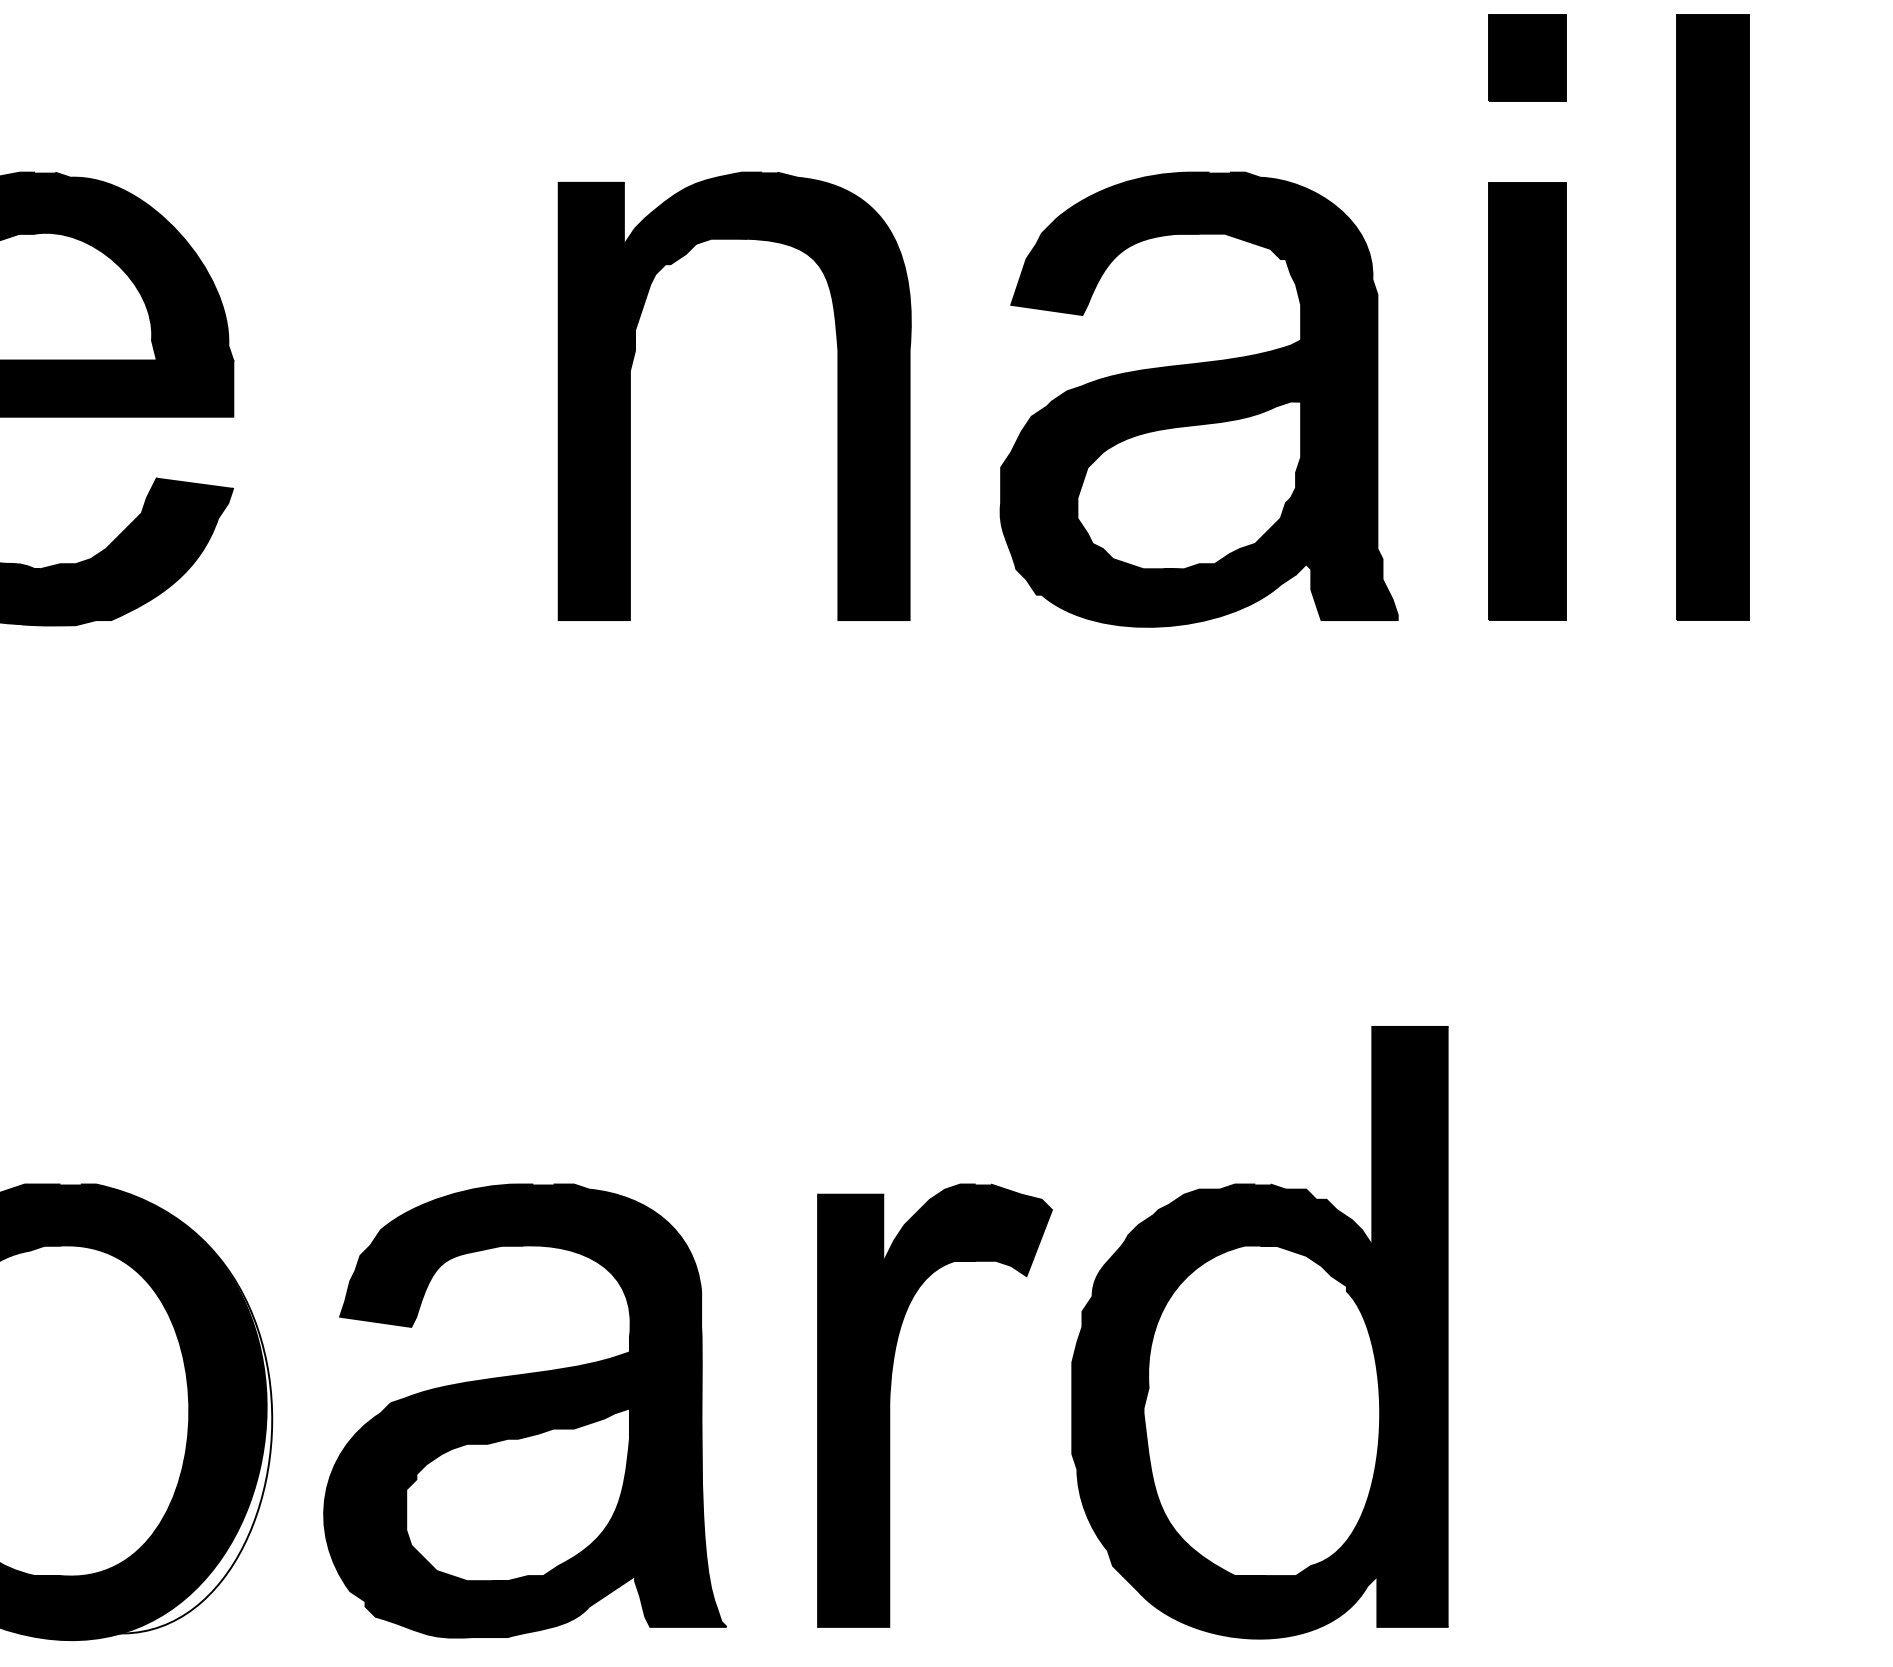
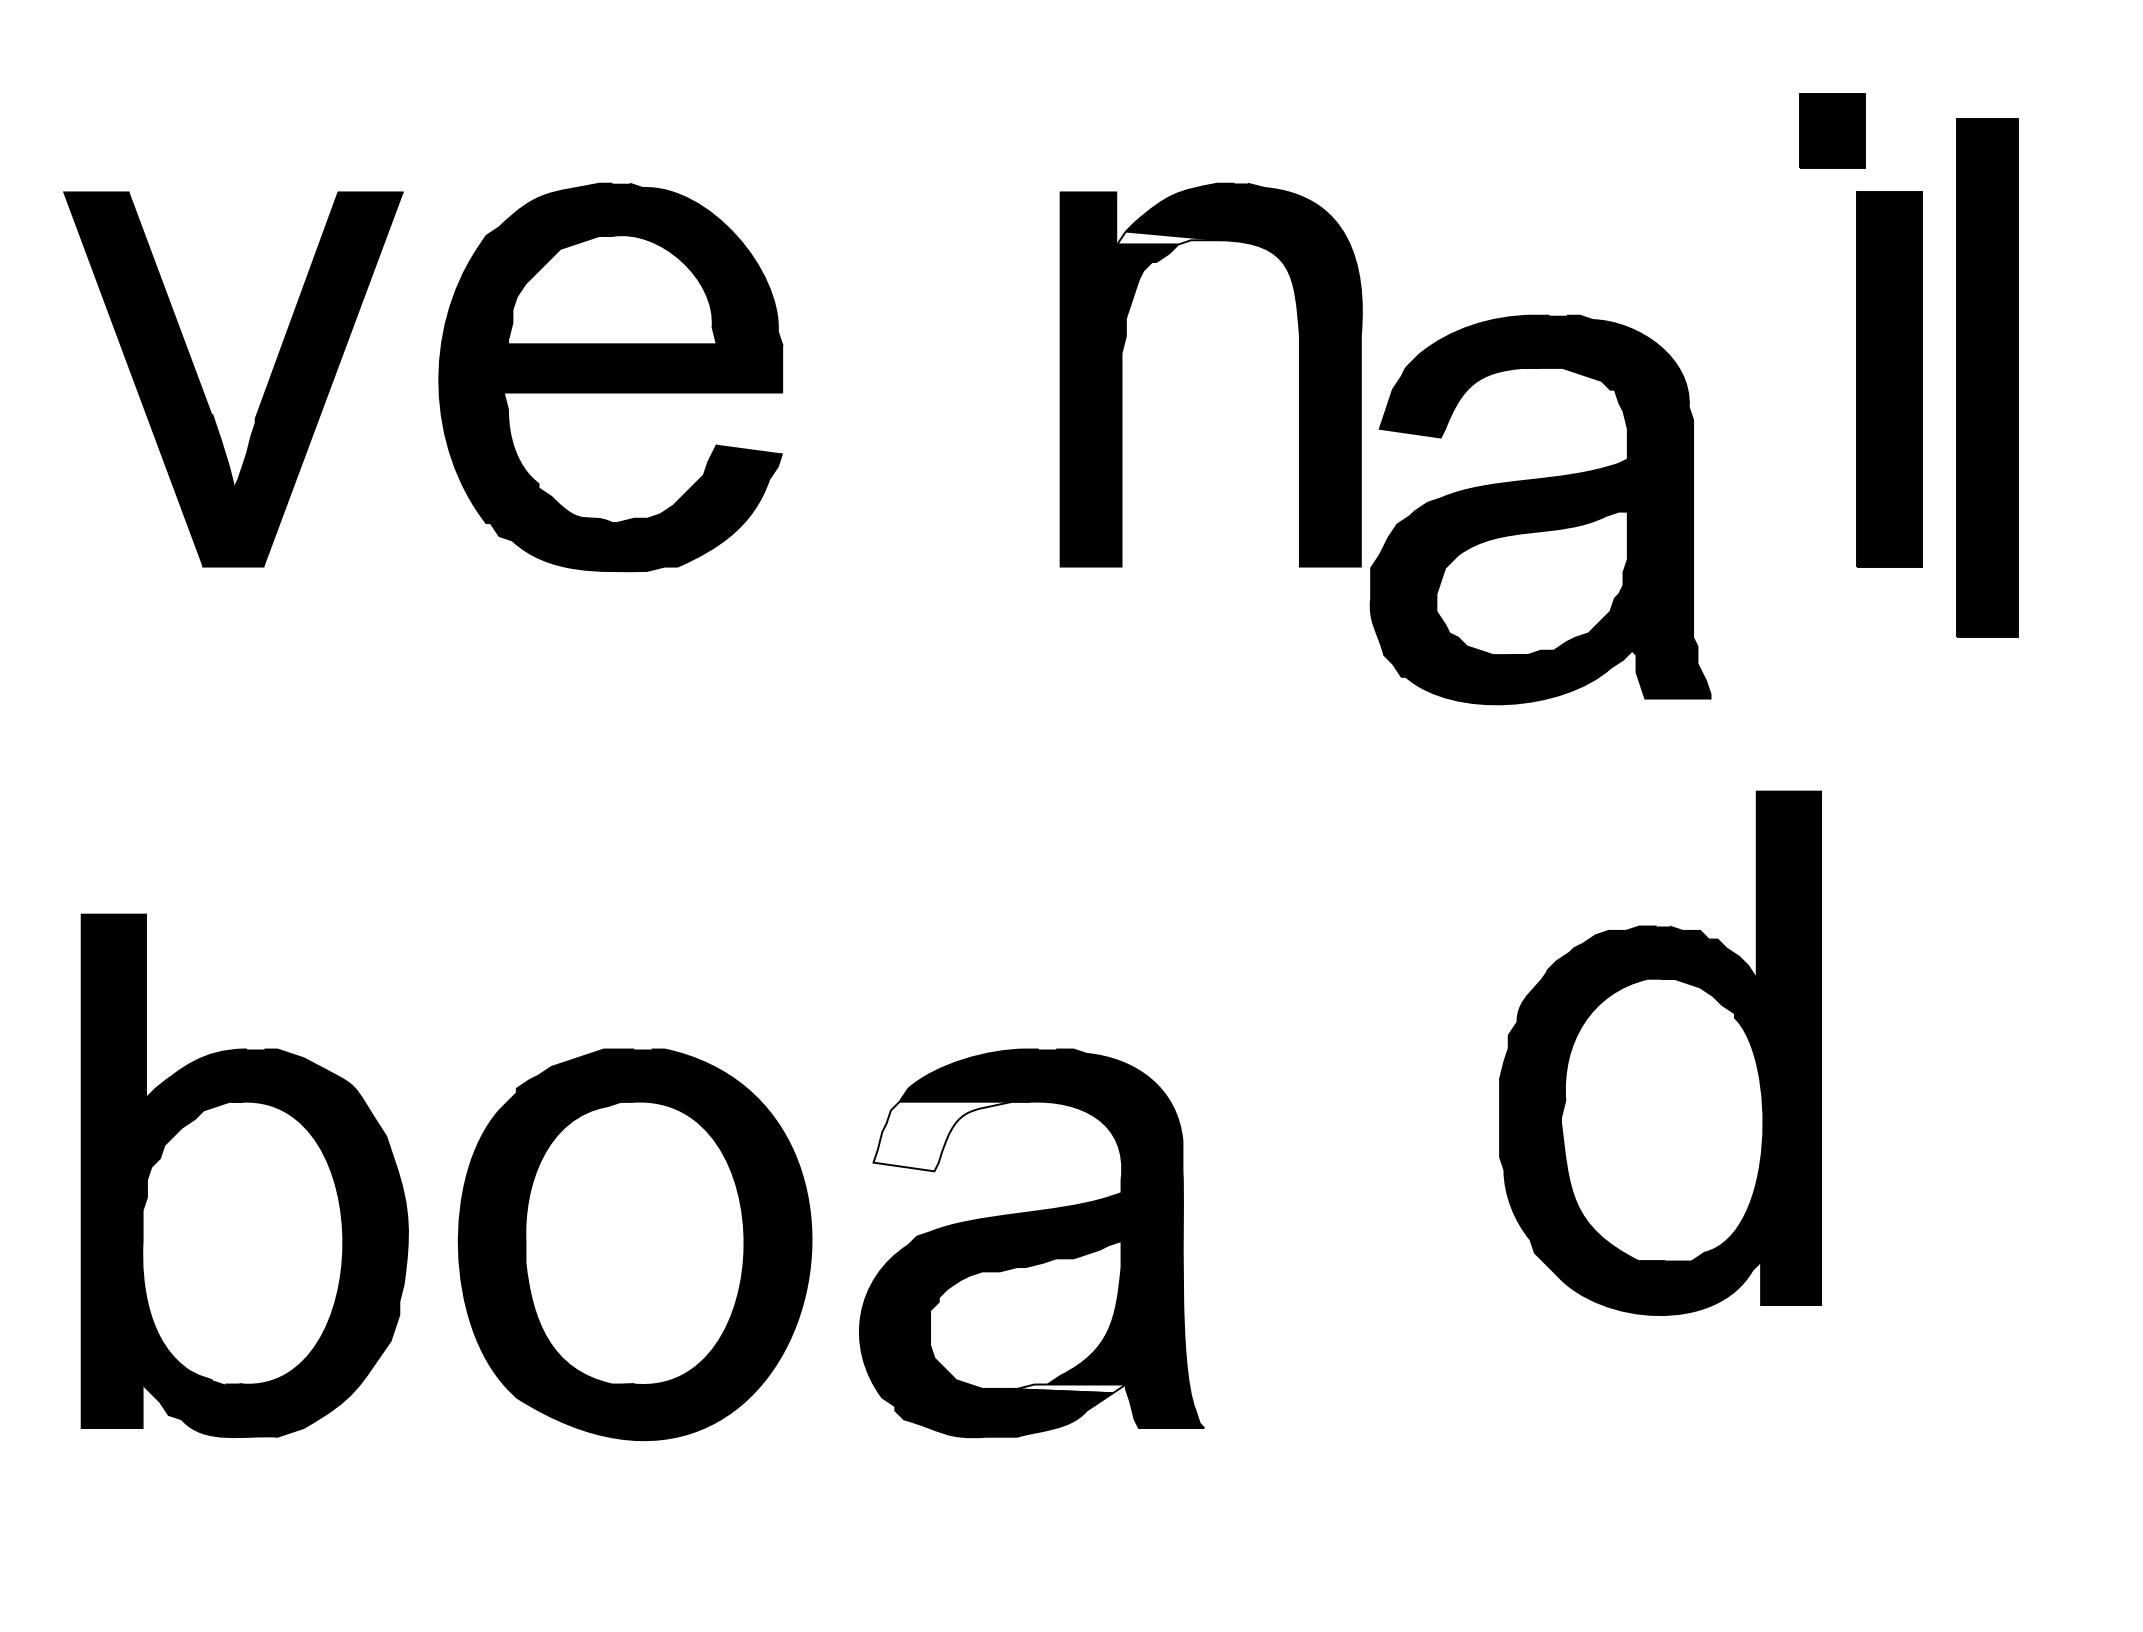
part: (1527, 57) -> (1832, 130), moved
fill: (685, 235) -> (1169, 237), removed
part: (1713, 317) -> (1987, 377), moved
part: (1199, 399) -> (1540, 509), moved
fill: (431, 1286) -> (951, 1136), removed
part: (1259, 1331) -> (1660, 1052), moved
part: (890, 1405) -> (1344, 1238), removed
fill: (563, 1580) -> (1064, 1388), removed

